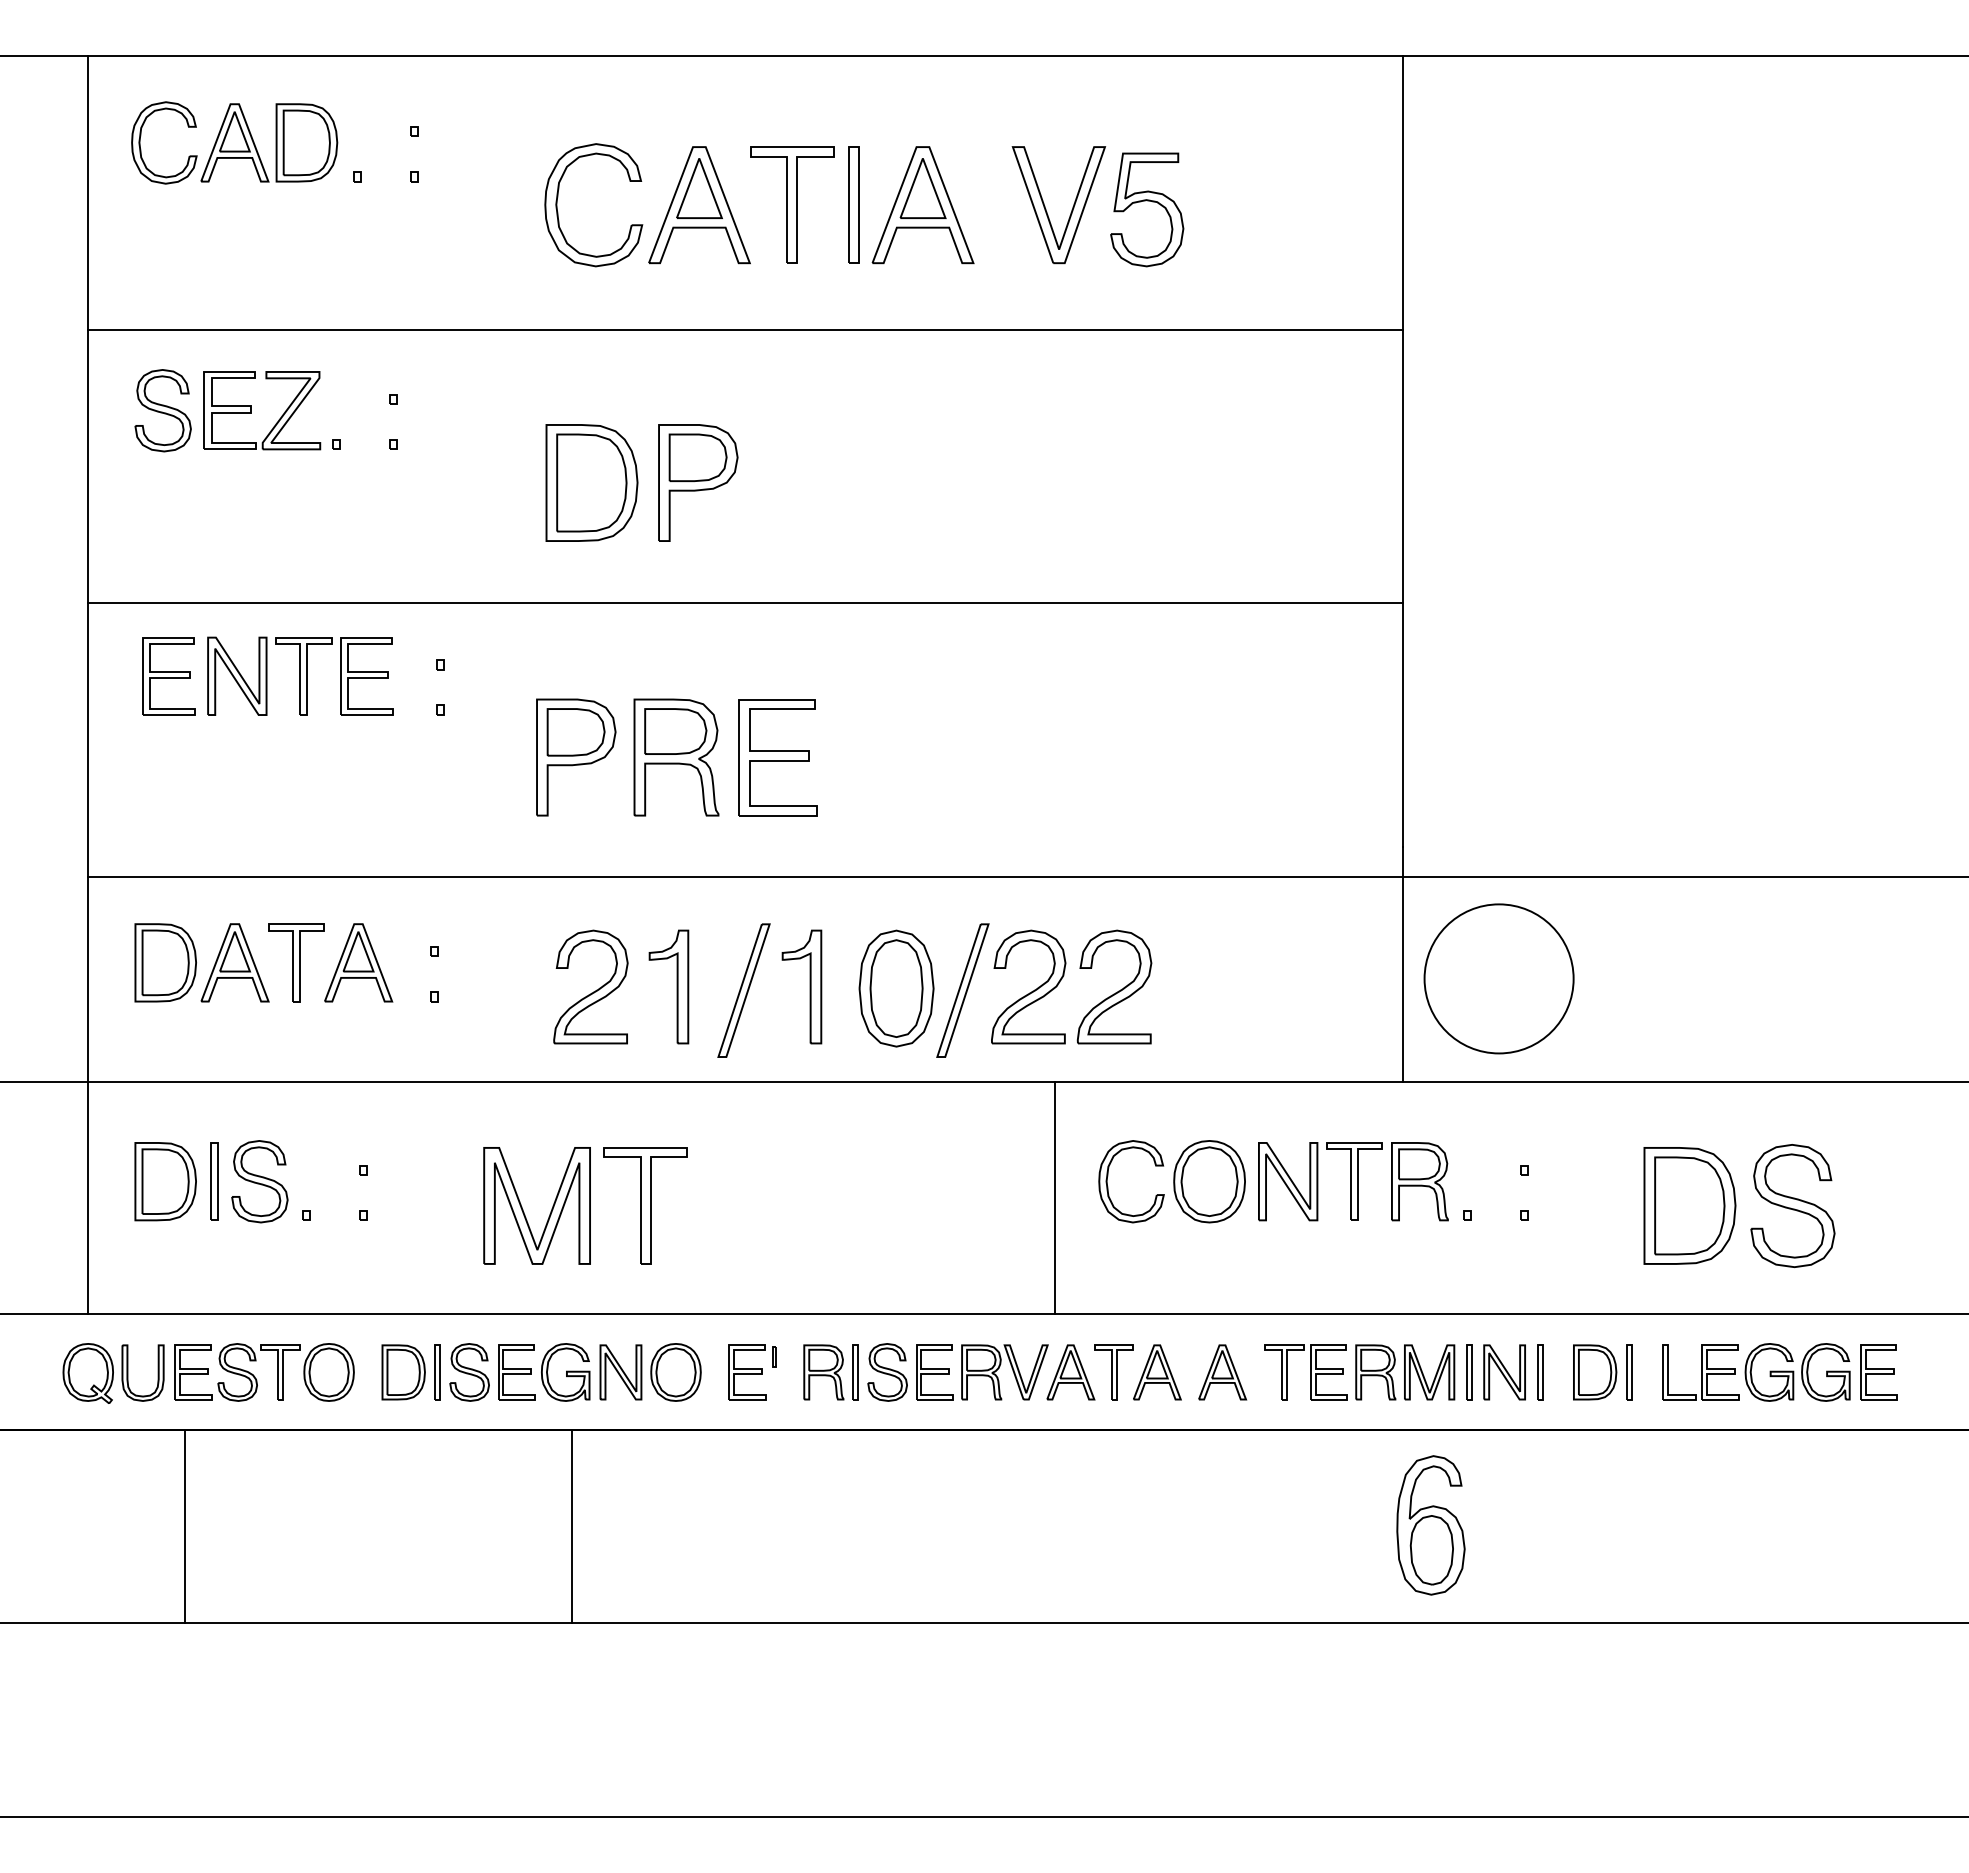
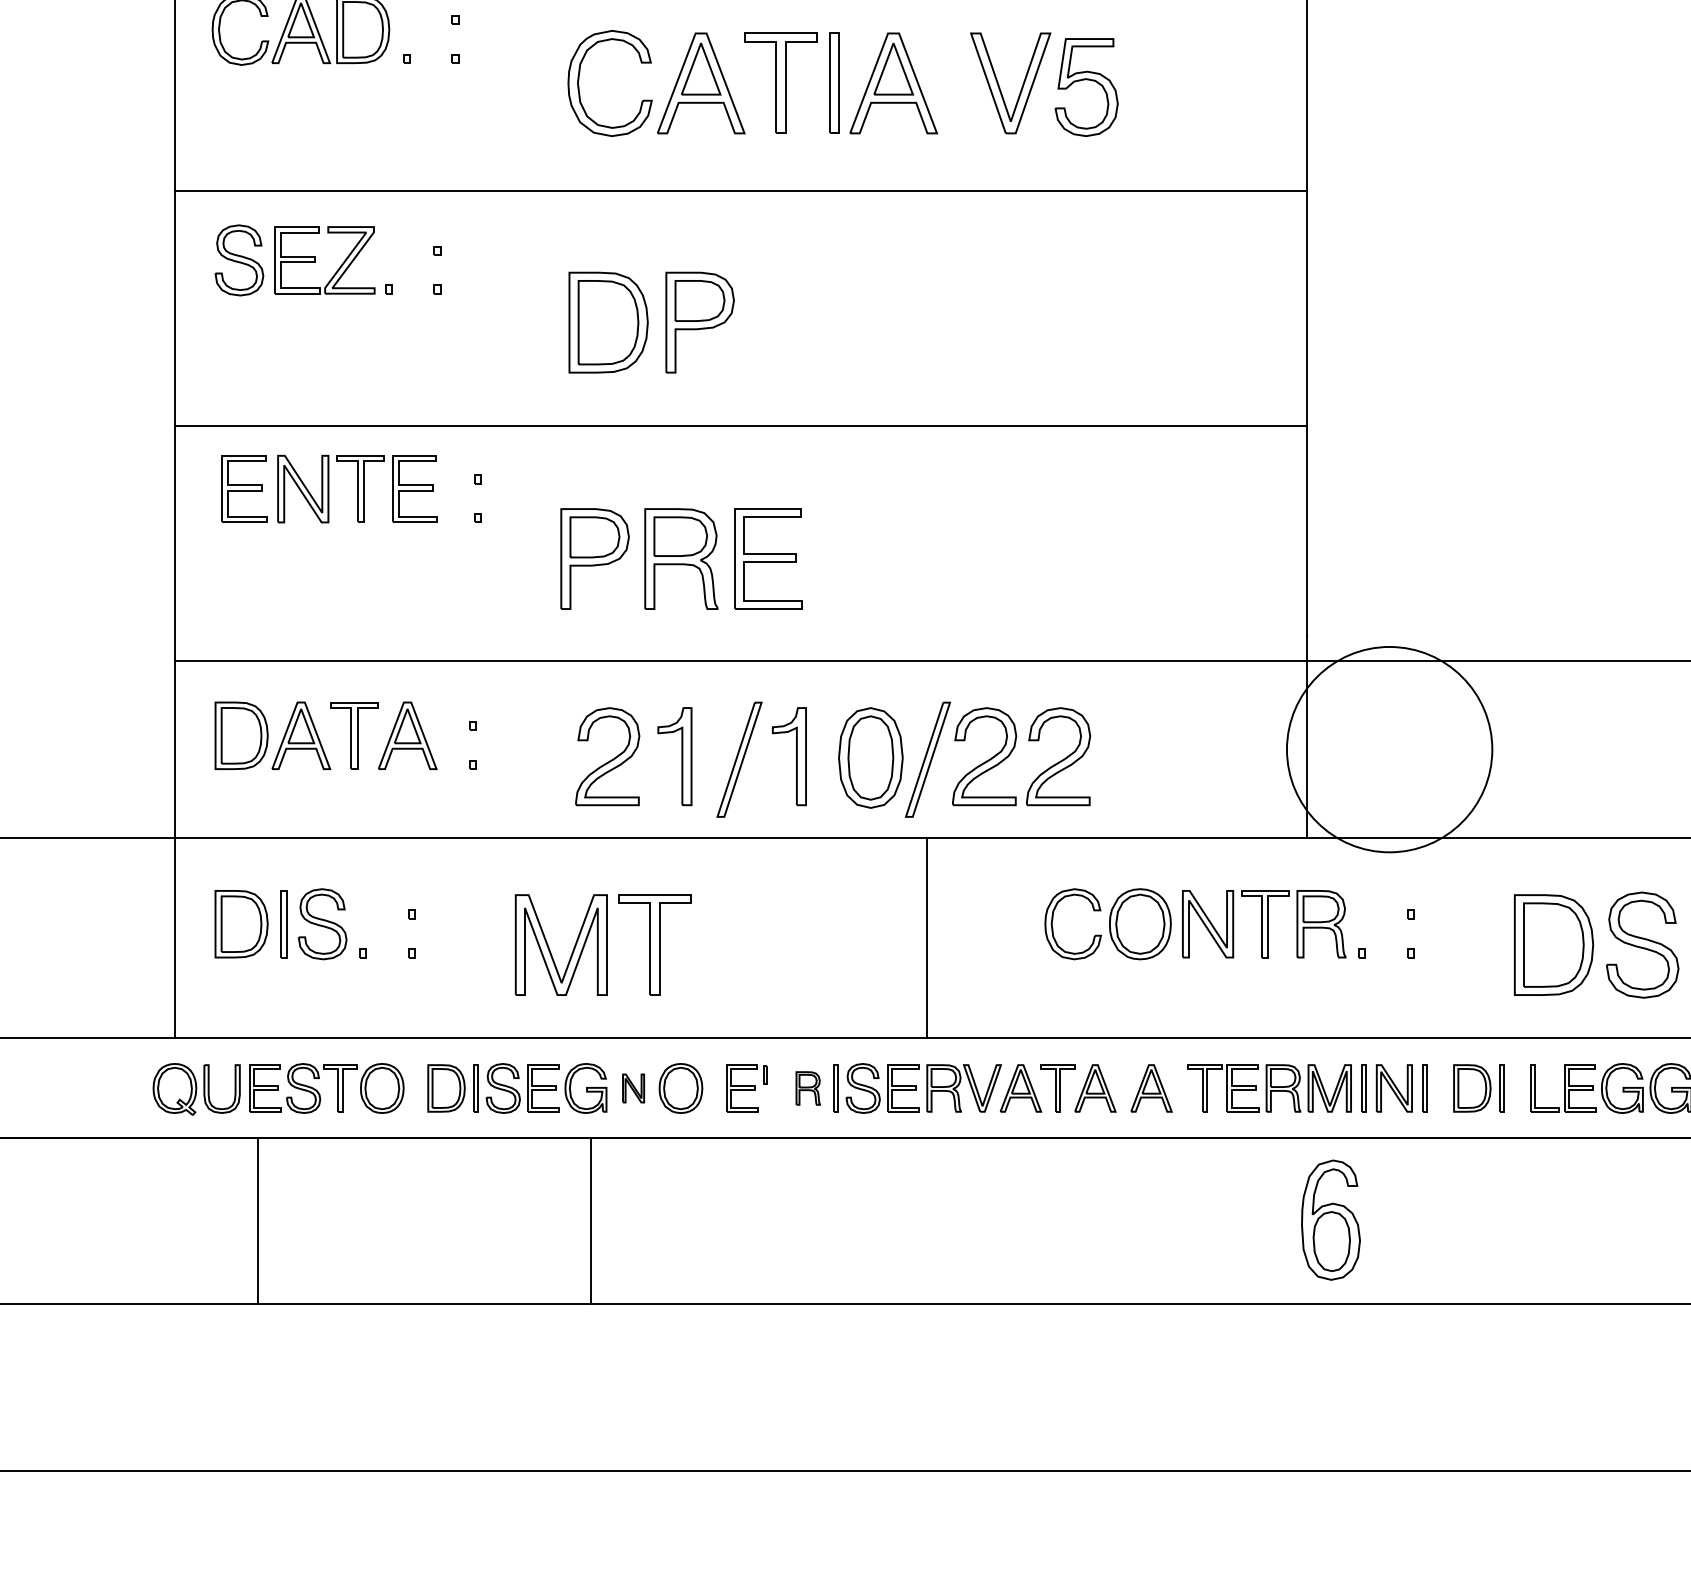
circle: (1498, 978) -> (1389, 749), size x1.6
line: (1055, 1197) -> (926, 937), moved
part: (620, 1372) -> (633, 1088), size x0.6
part: (823, 1372) -> (807, 1088), size x0.7

